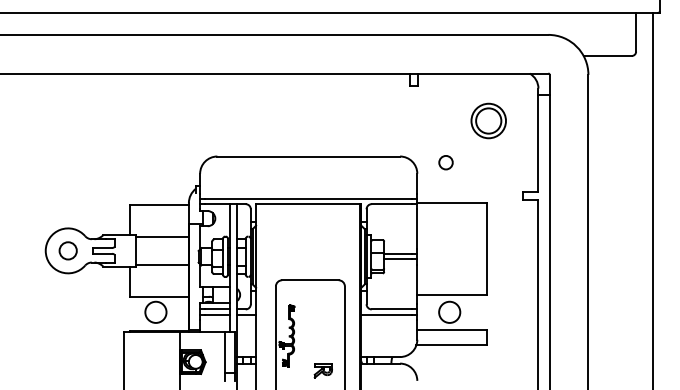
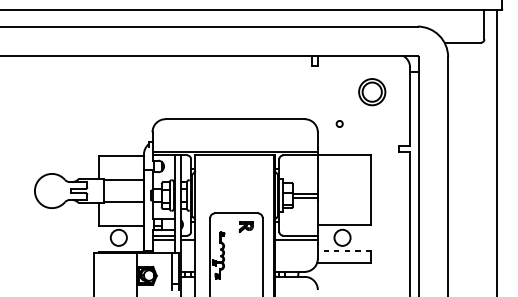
circle: (445, 162) -> (339, 123), size x0.6
circle: (67, 250) -> (51, 190), removed
line: (451, 329) -> (343, 250), solid -> dashed
part: (322, 370) -> (245, 226), moved

